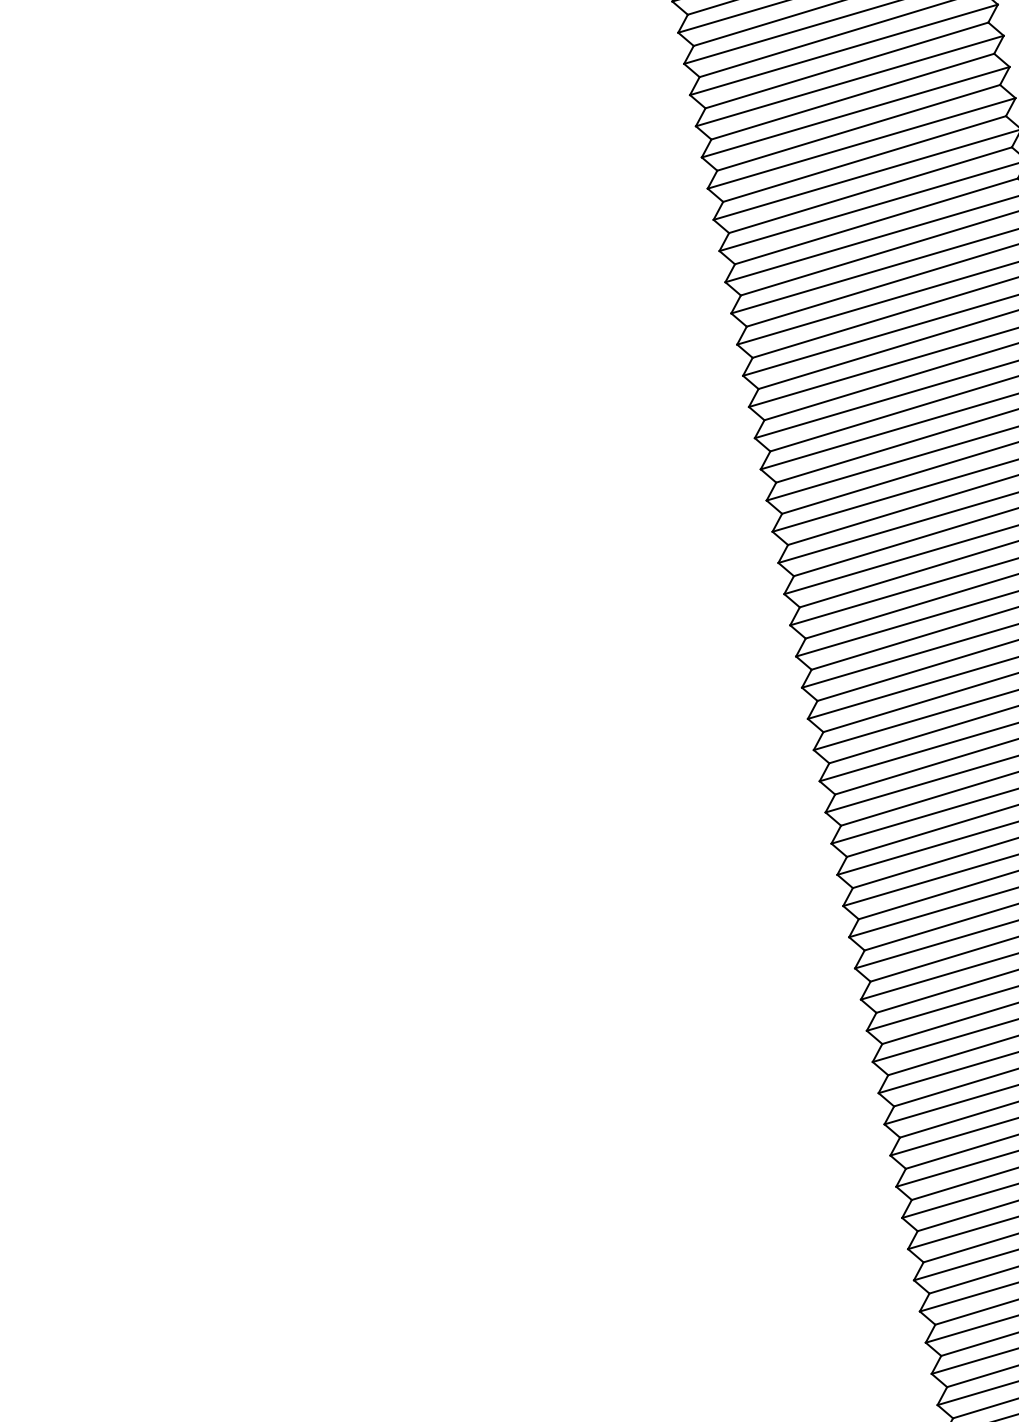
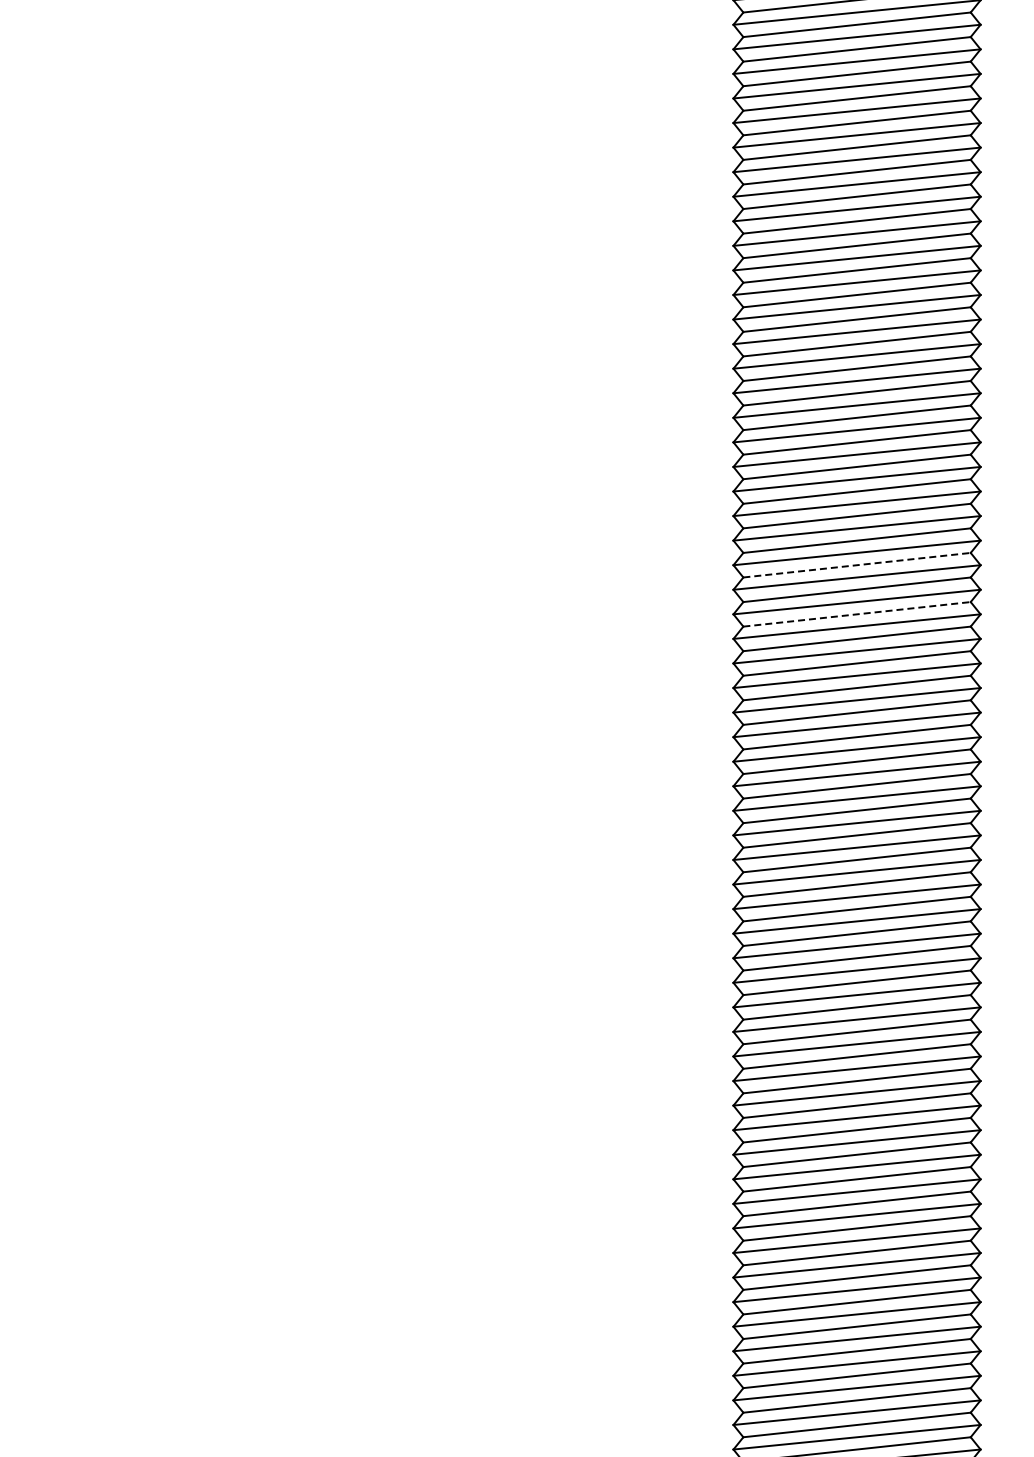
line: (853, 96) -> (857, 565), solid -> dashed
line: (865, 159) -> (857, 614), solid -> dashed

